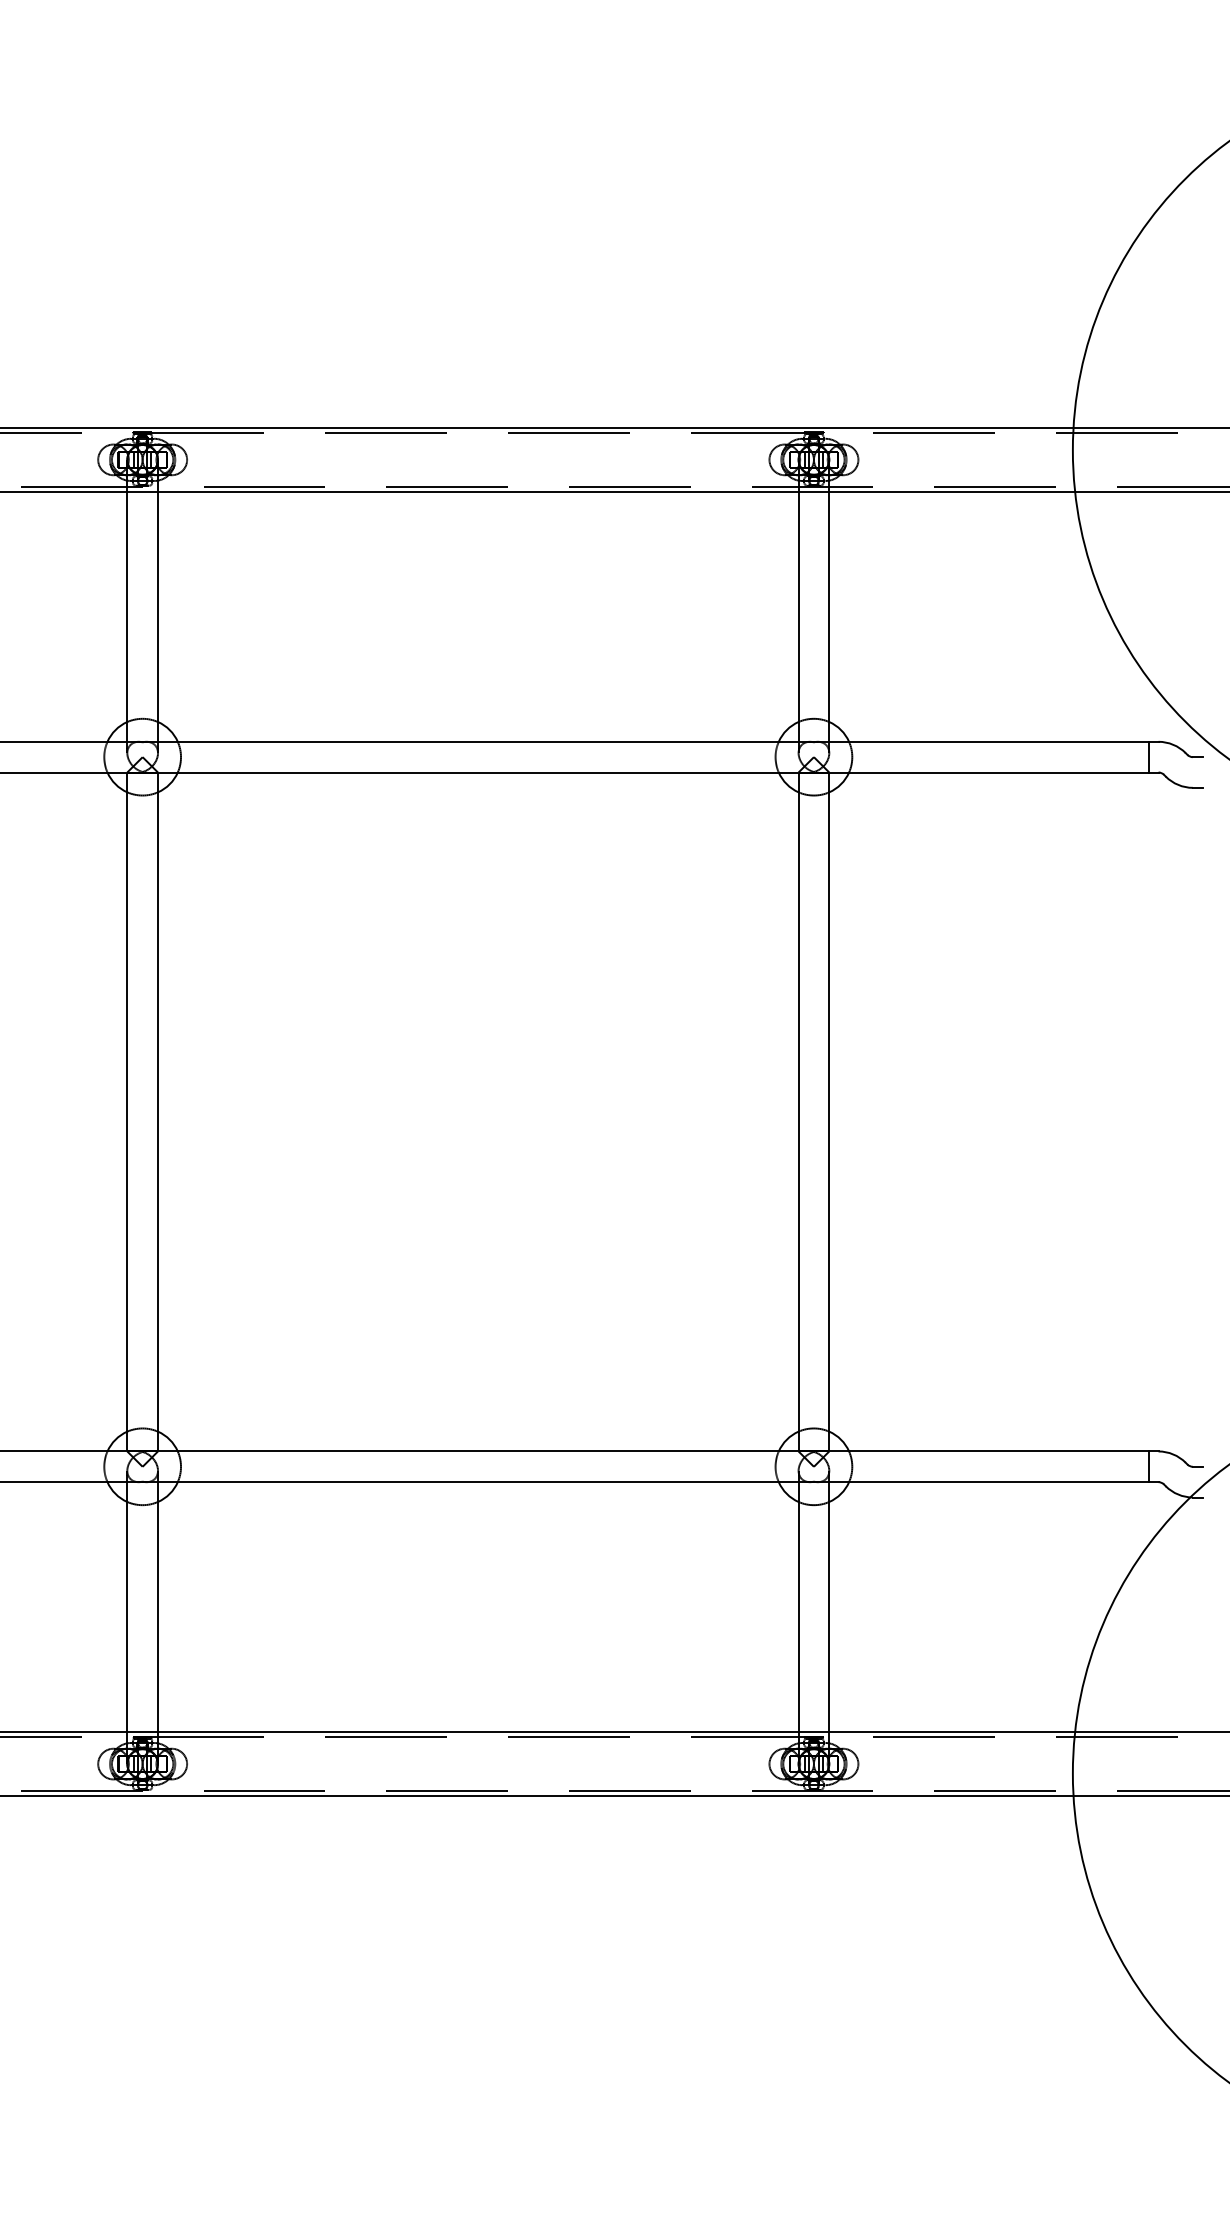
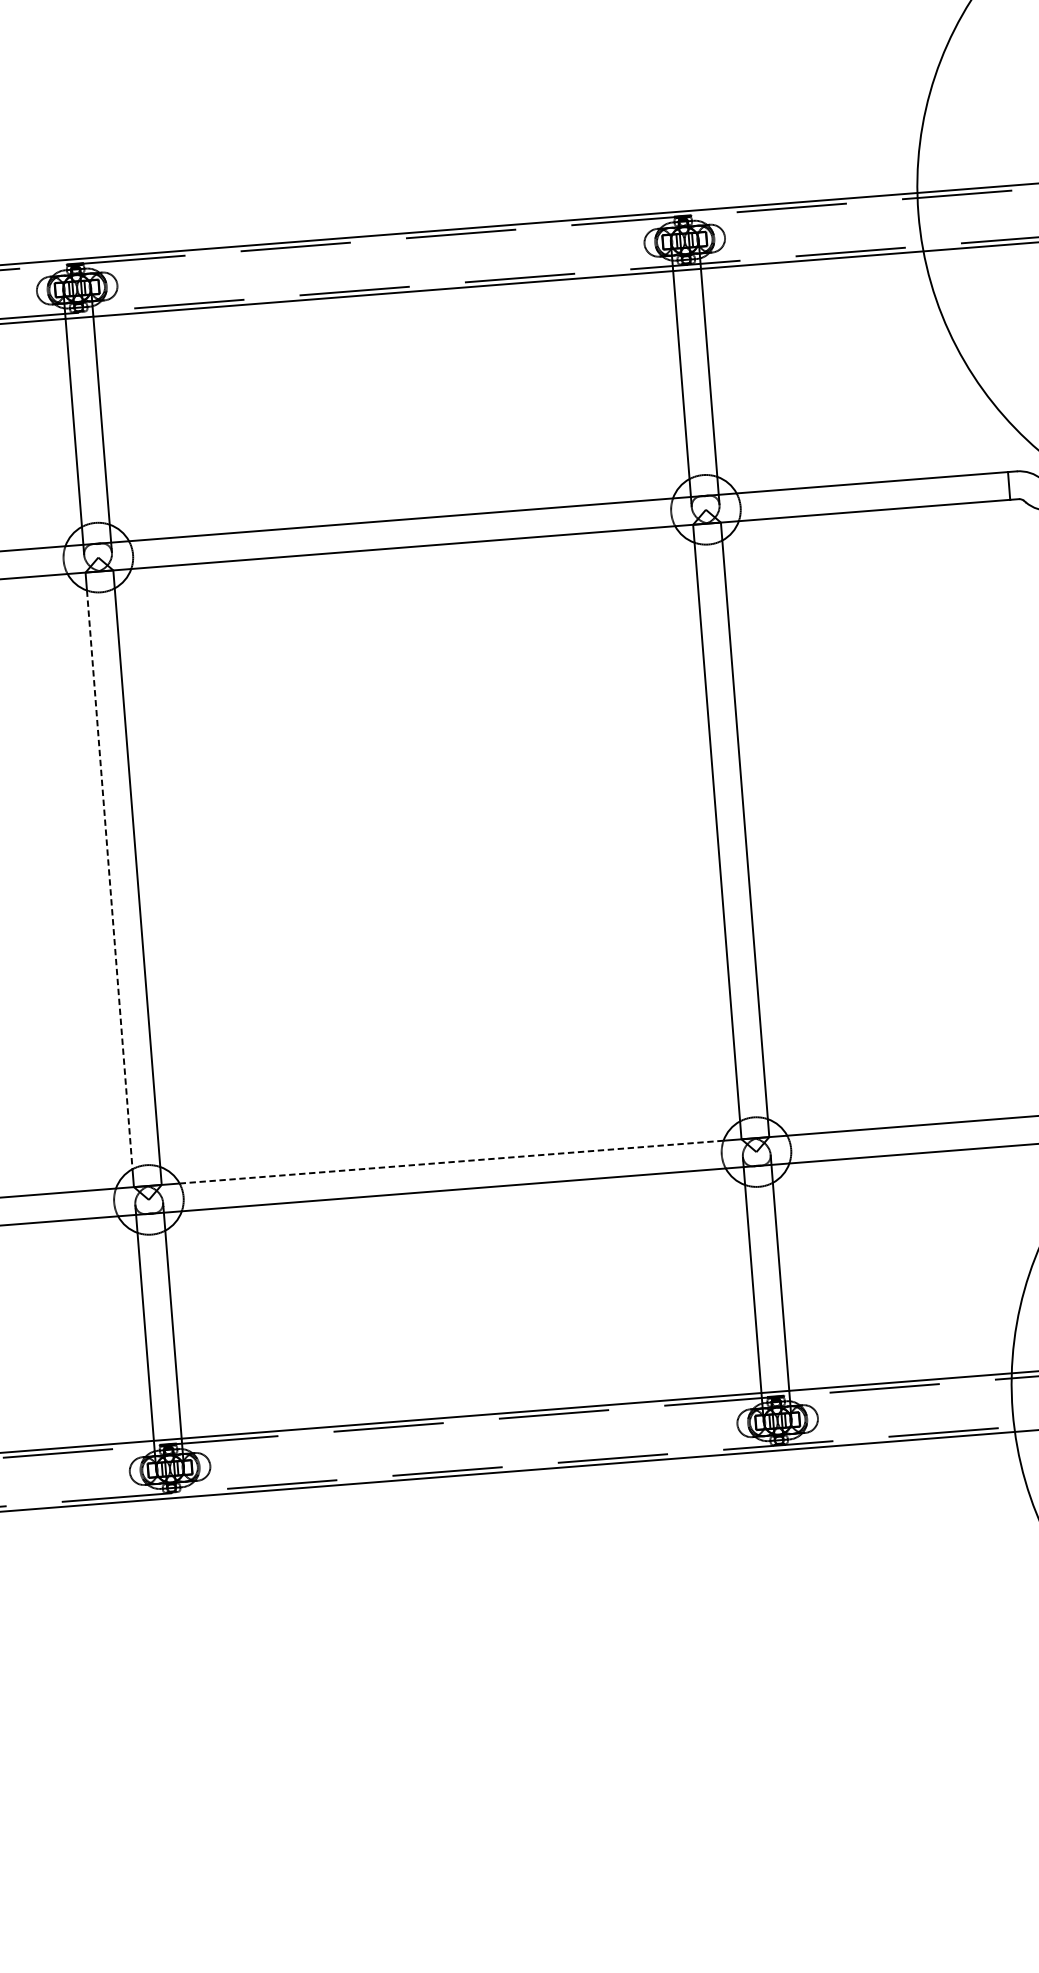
line: (127, 1112) -> (109, 880), solid -> dashed
line: (477, 1451) -> (450, 1162), solid -> dashed

